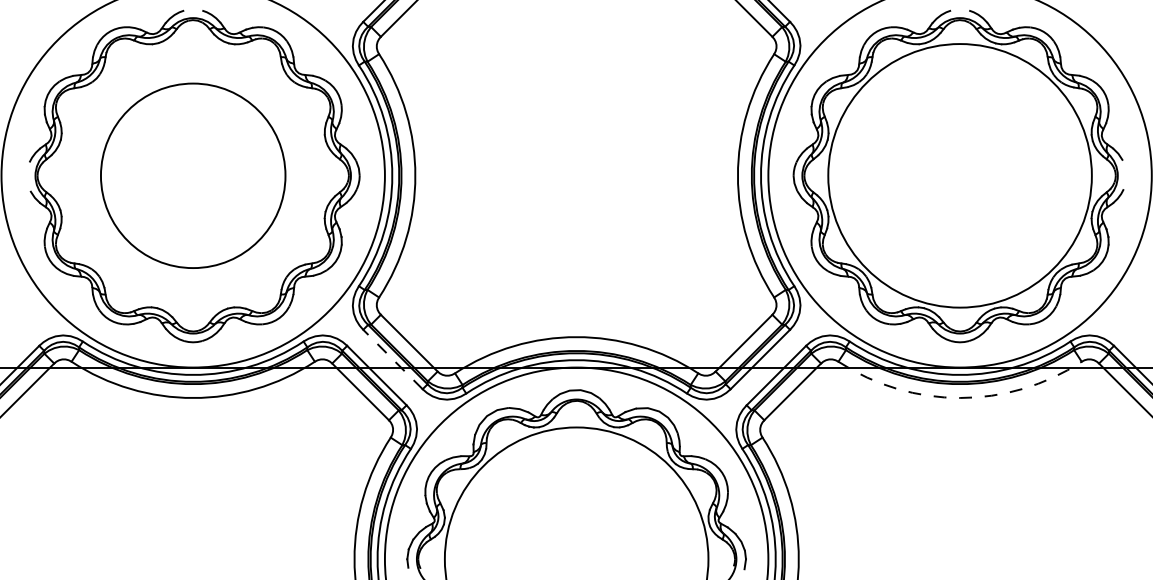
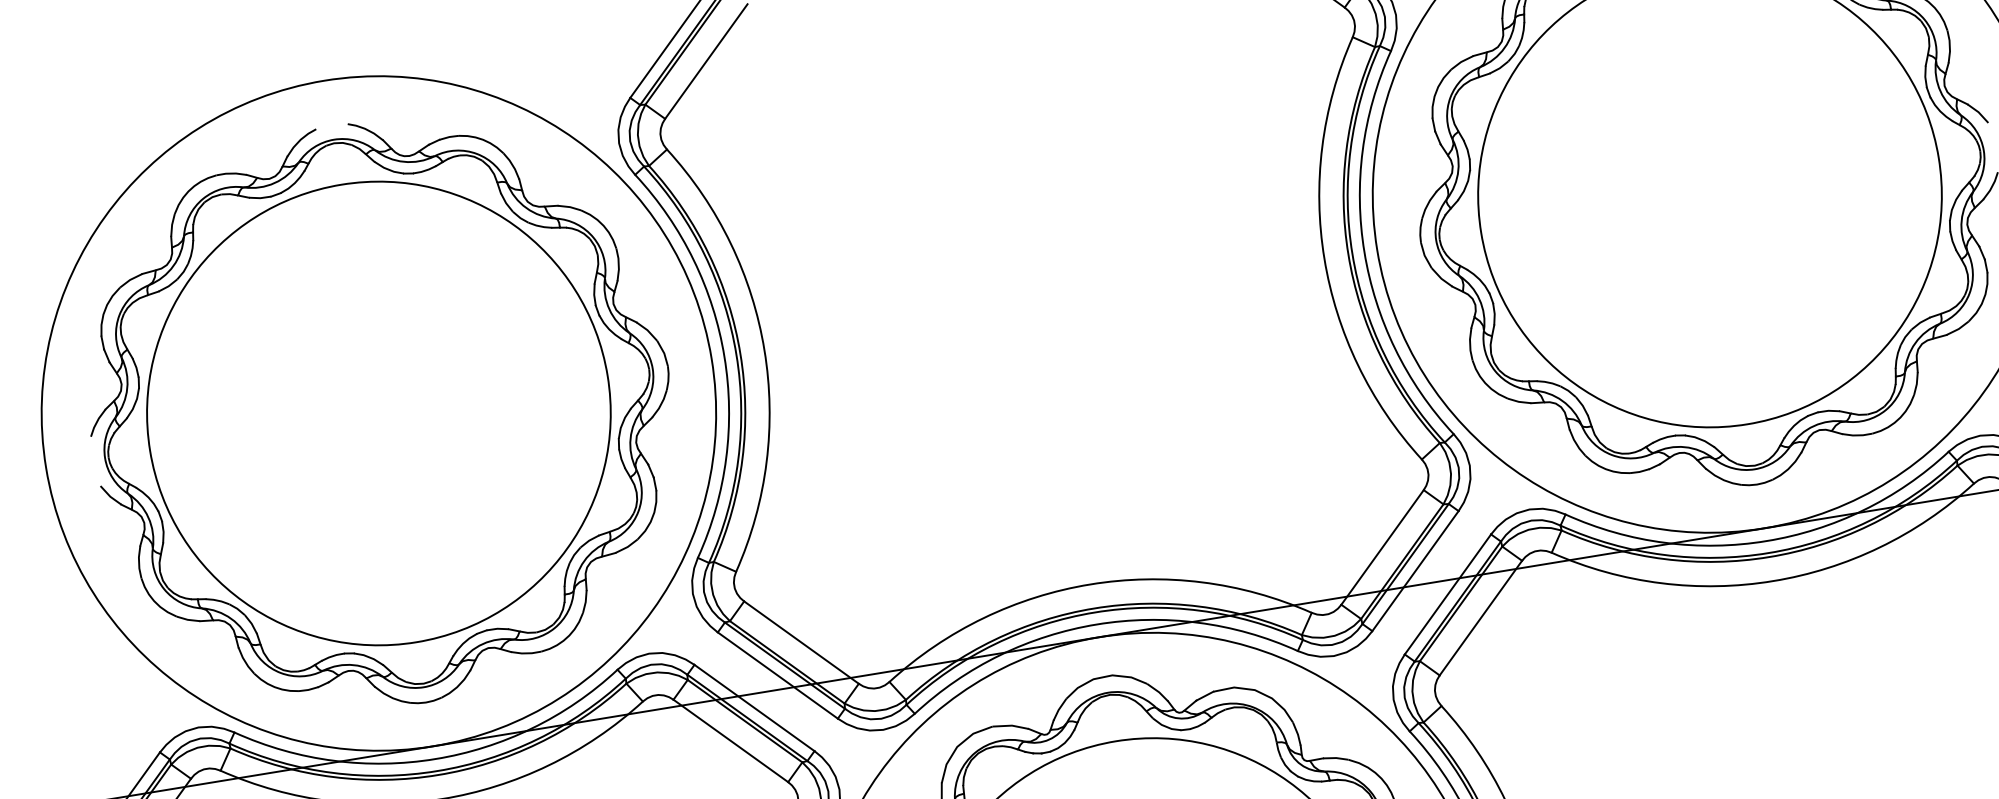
circle: (193, 175) -> (379, 412), size x1.43
line: (392, 359) -> (776, 675), dashed -> solid
arc: (960, 397) -> (1773, 580), dashed -> solid

